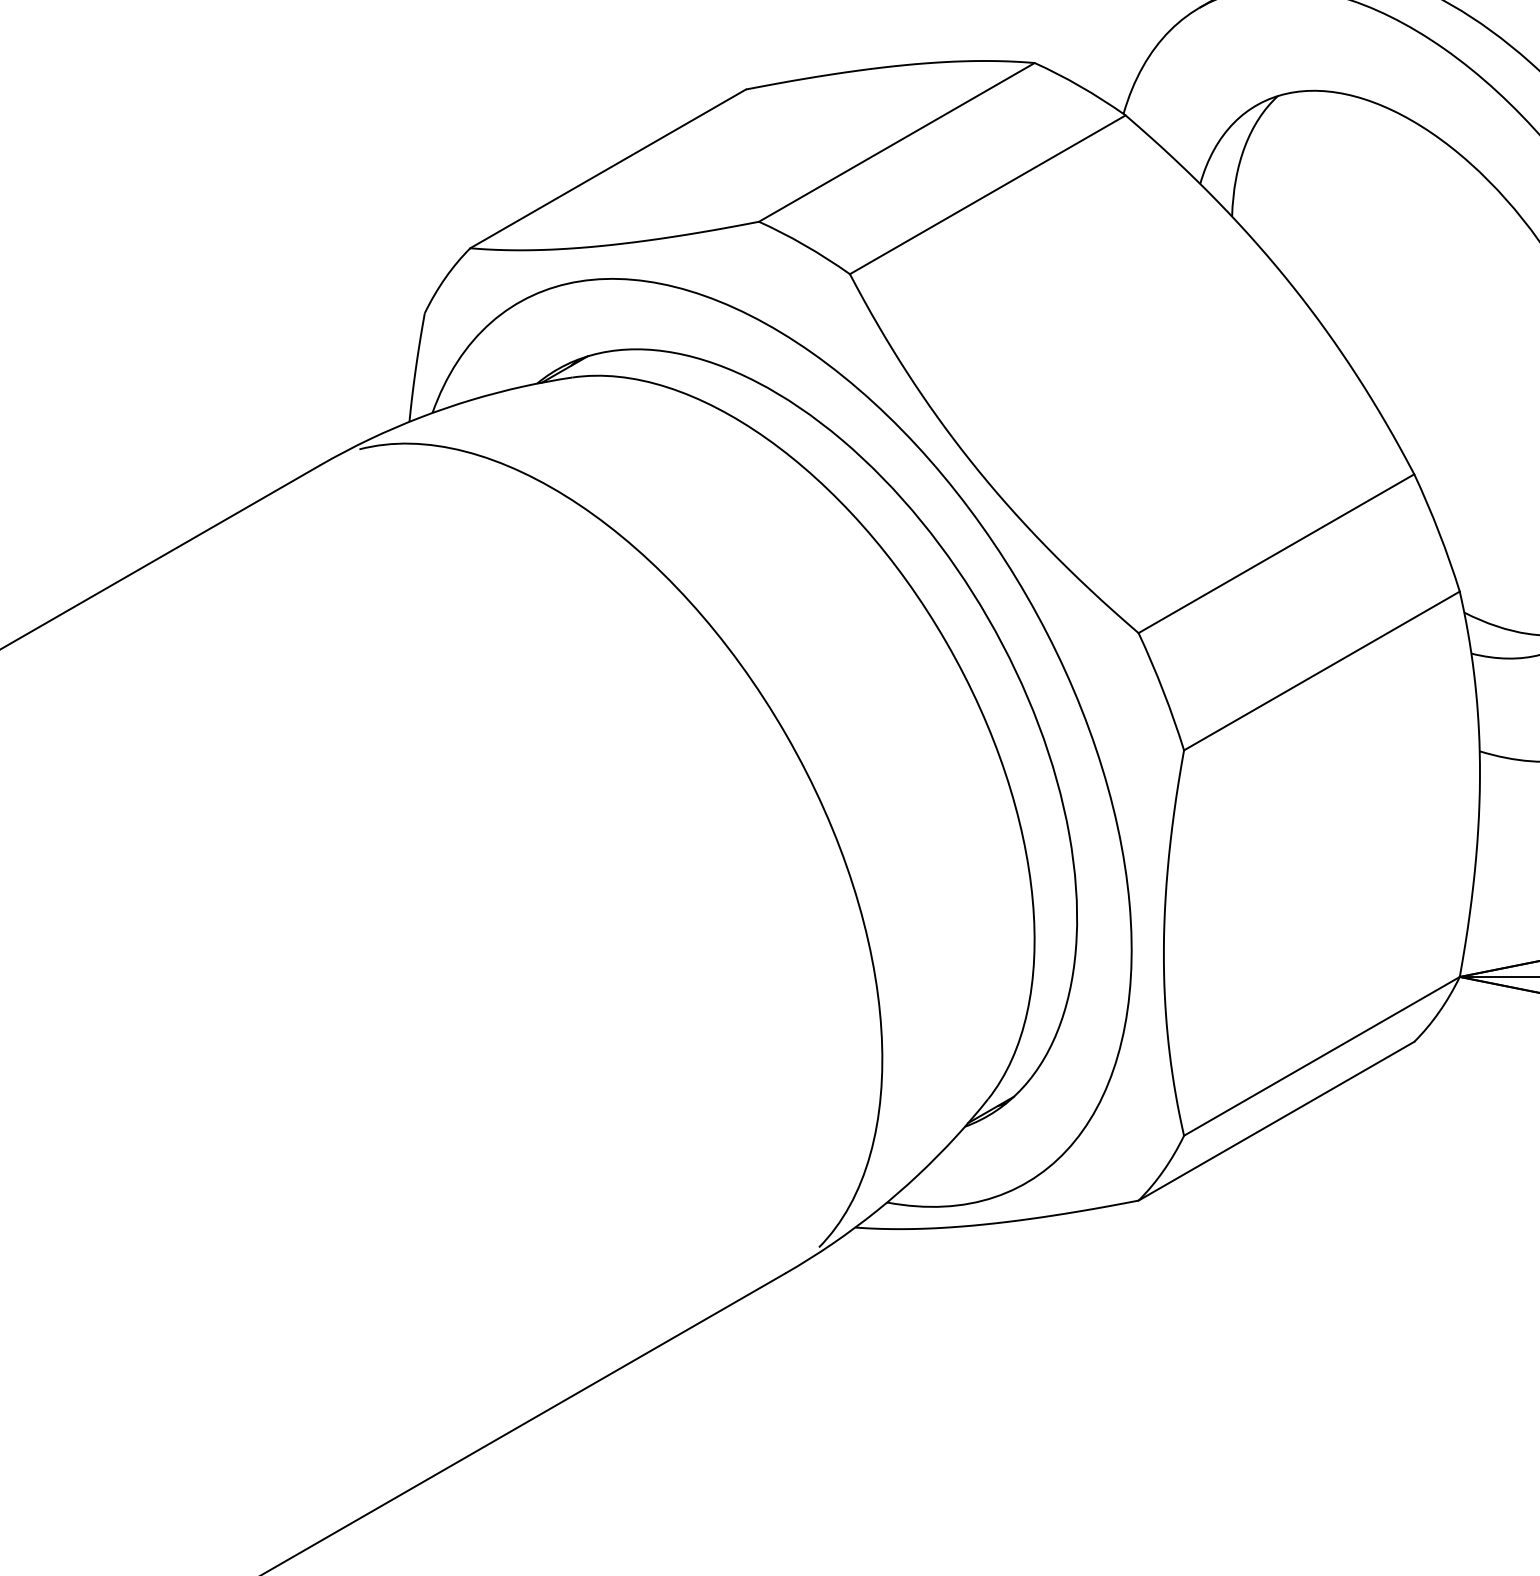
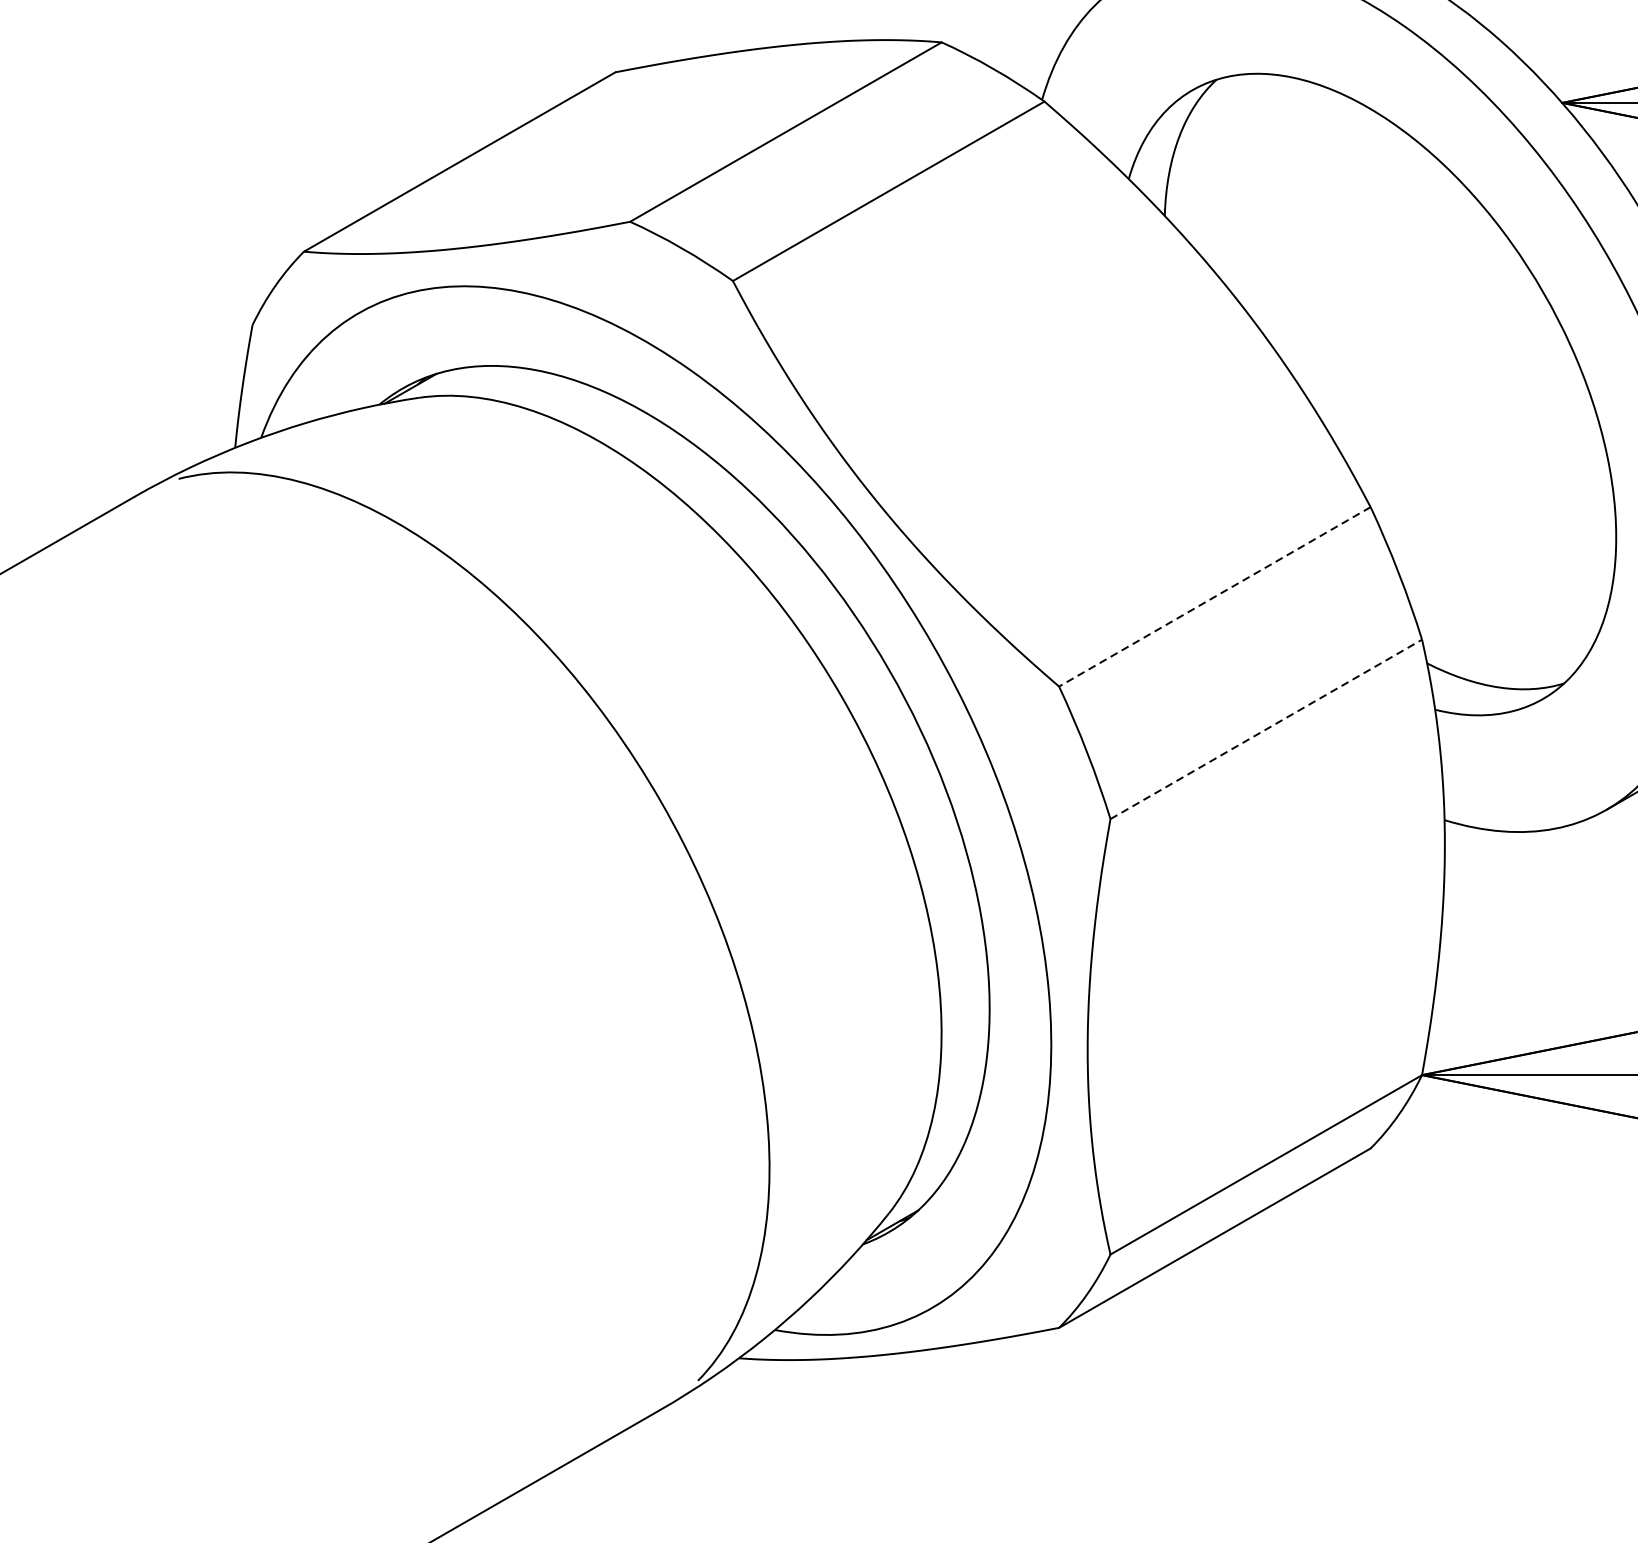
line: (1276, 553) -> (1214, 596), solid -> dashed
line: (1322, 670) -> (1266, 728), solid -> dashed

